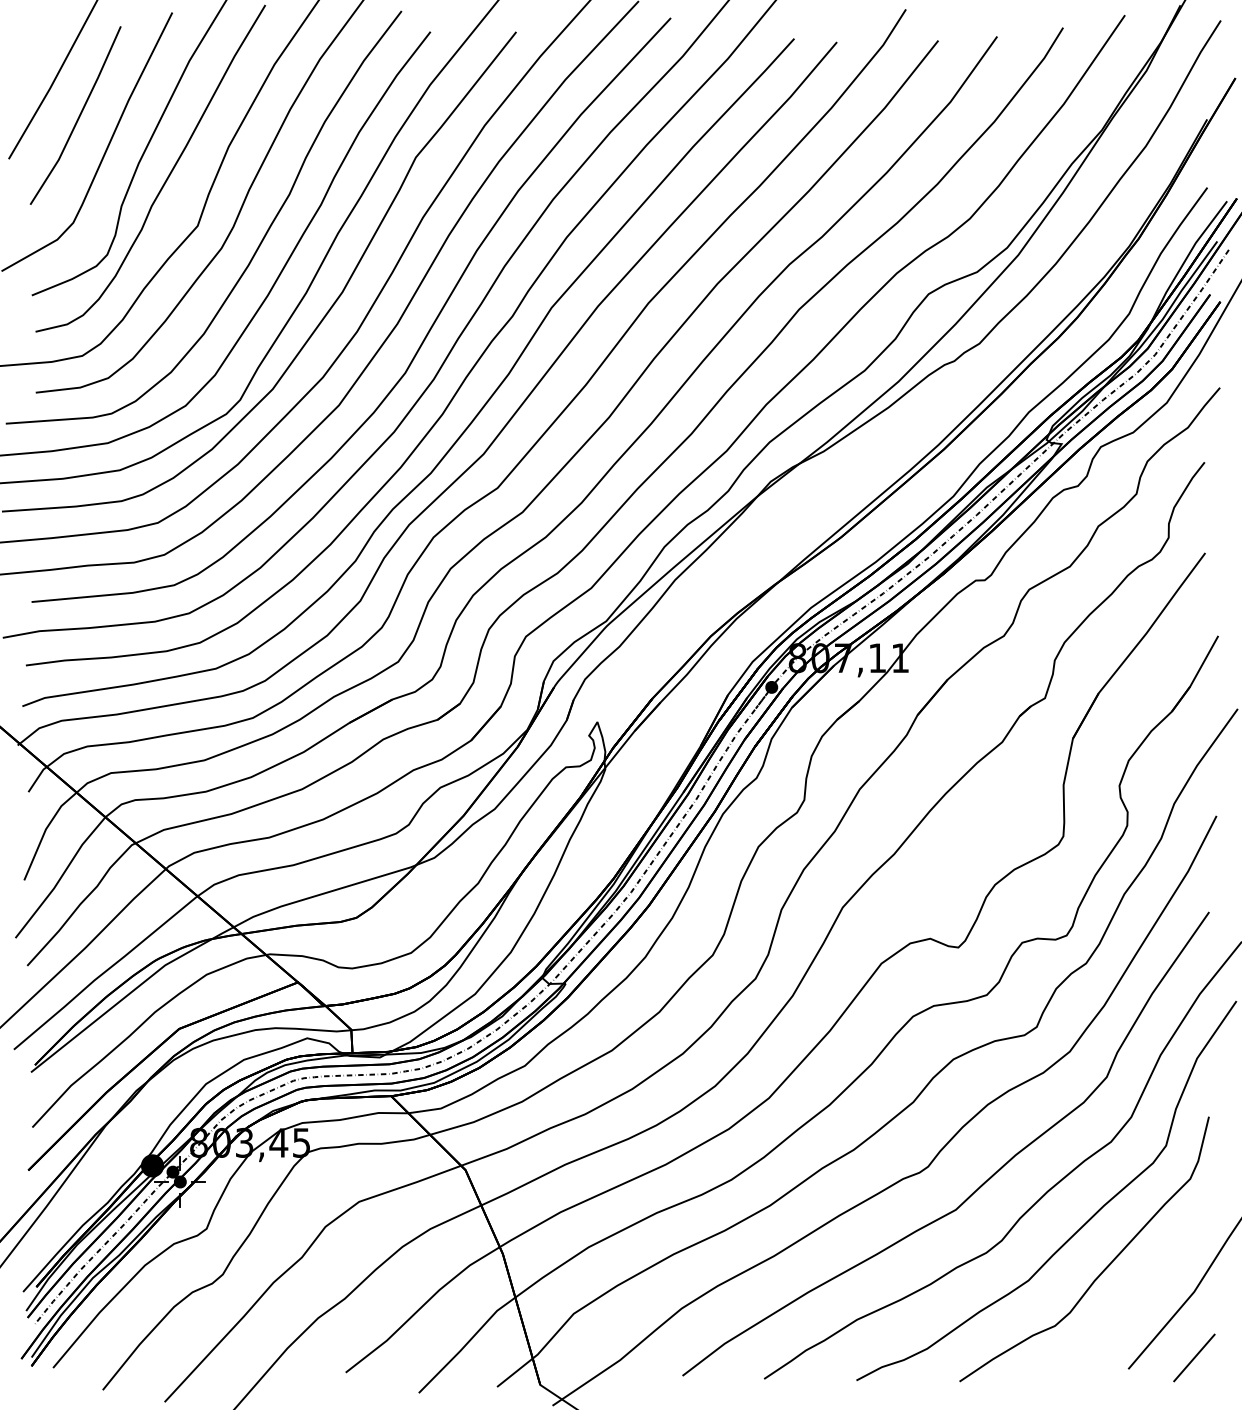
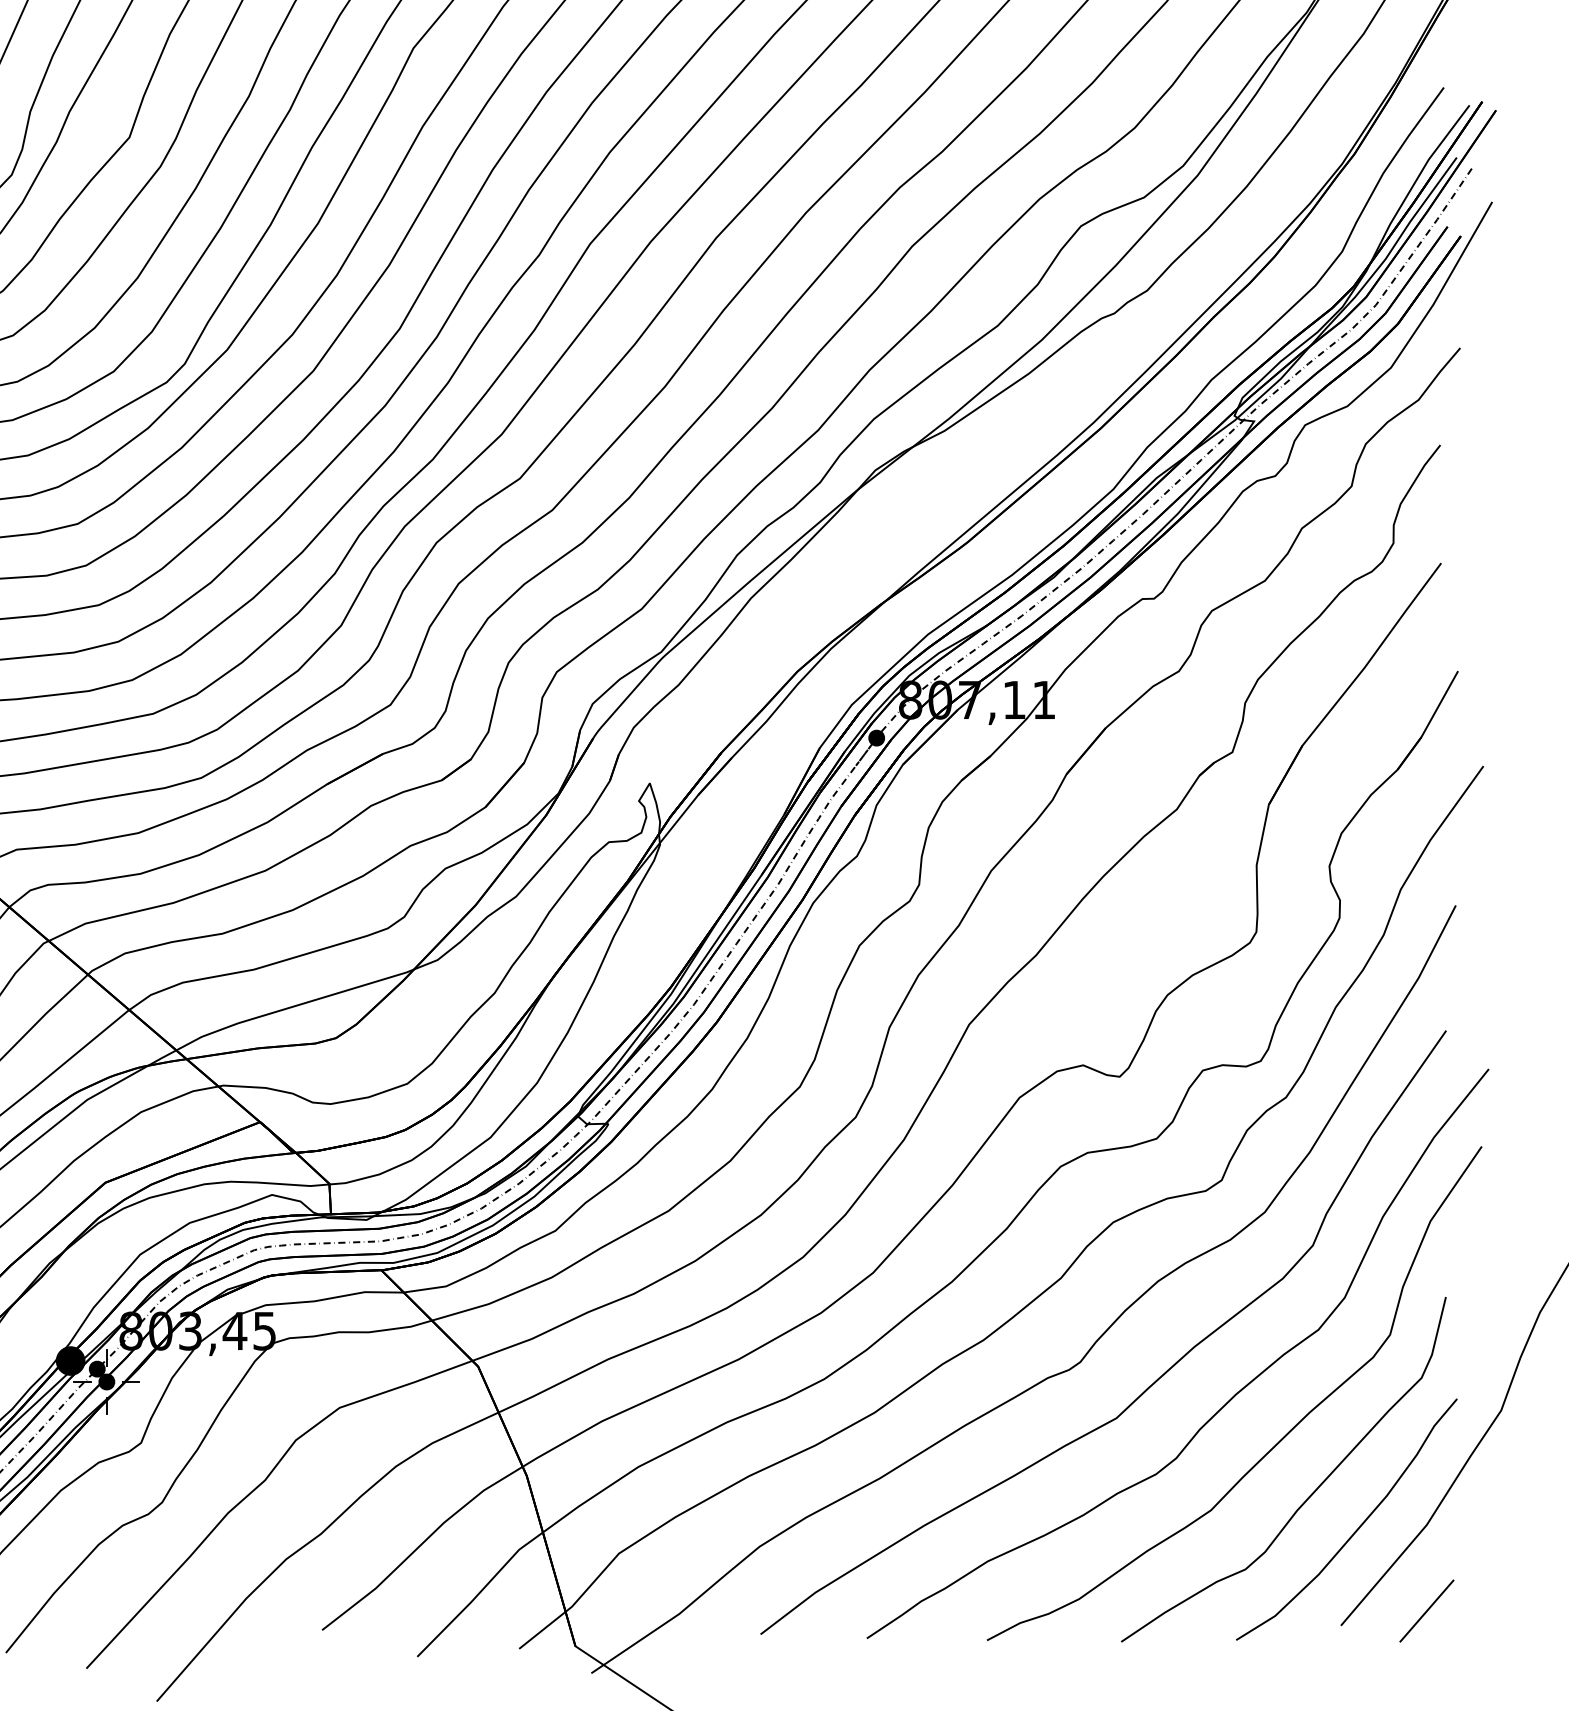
curve: (1140, 1294) -> (1356, 1528), added

